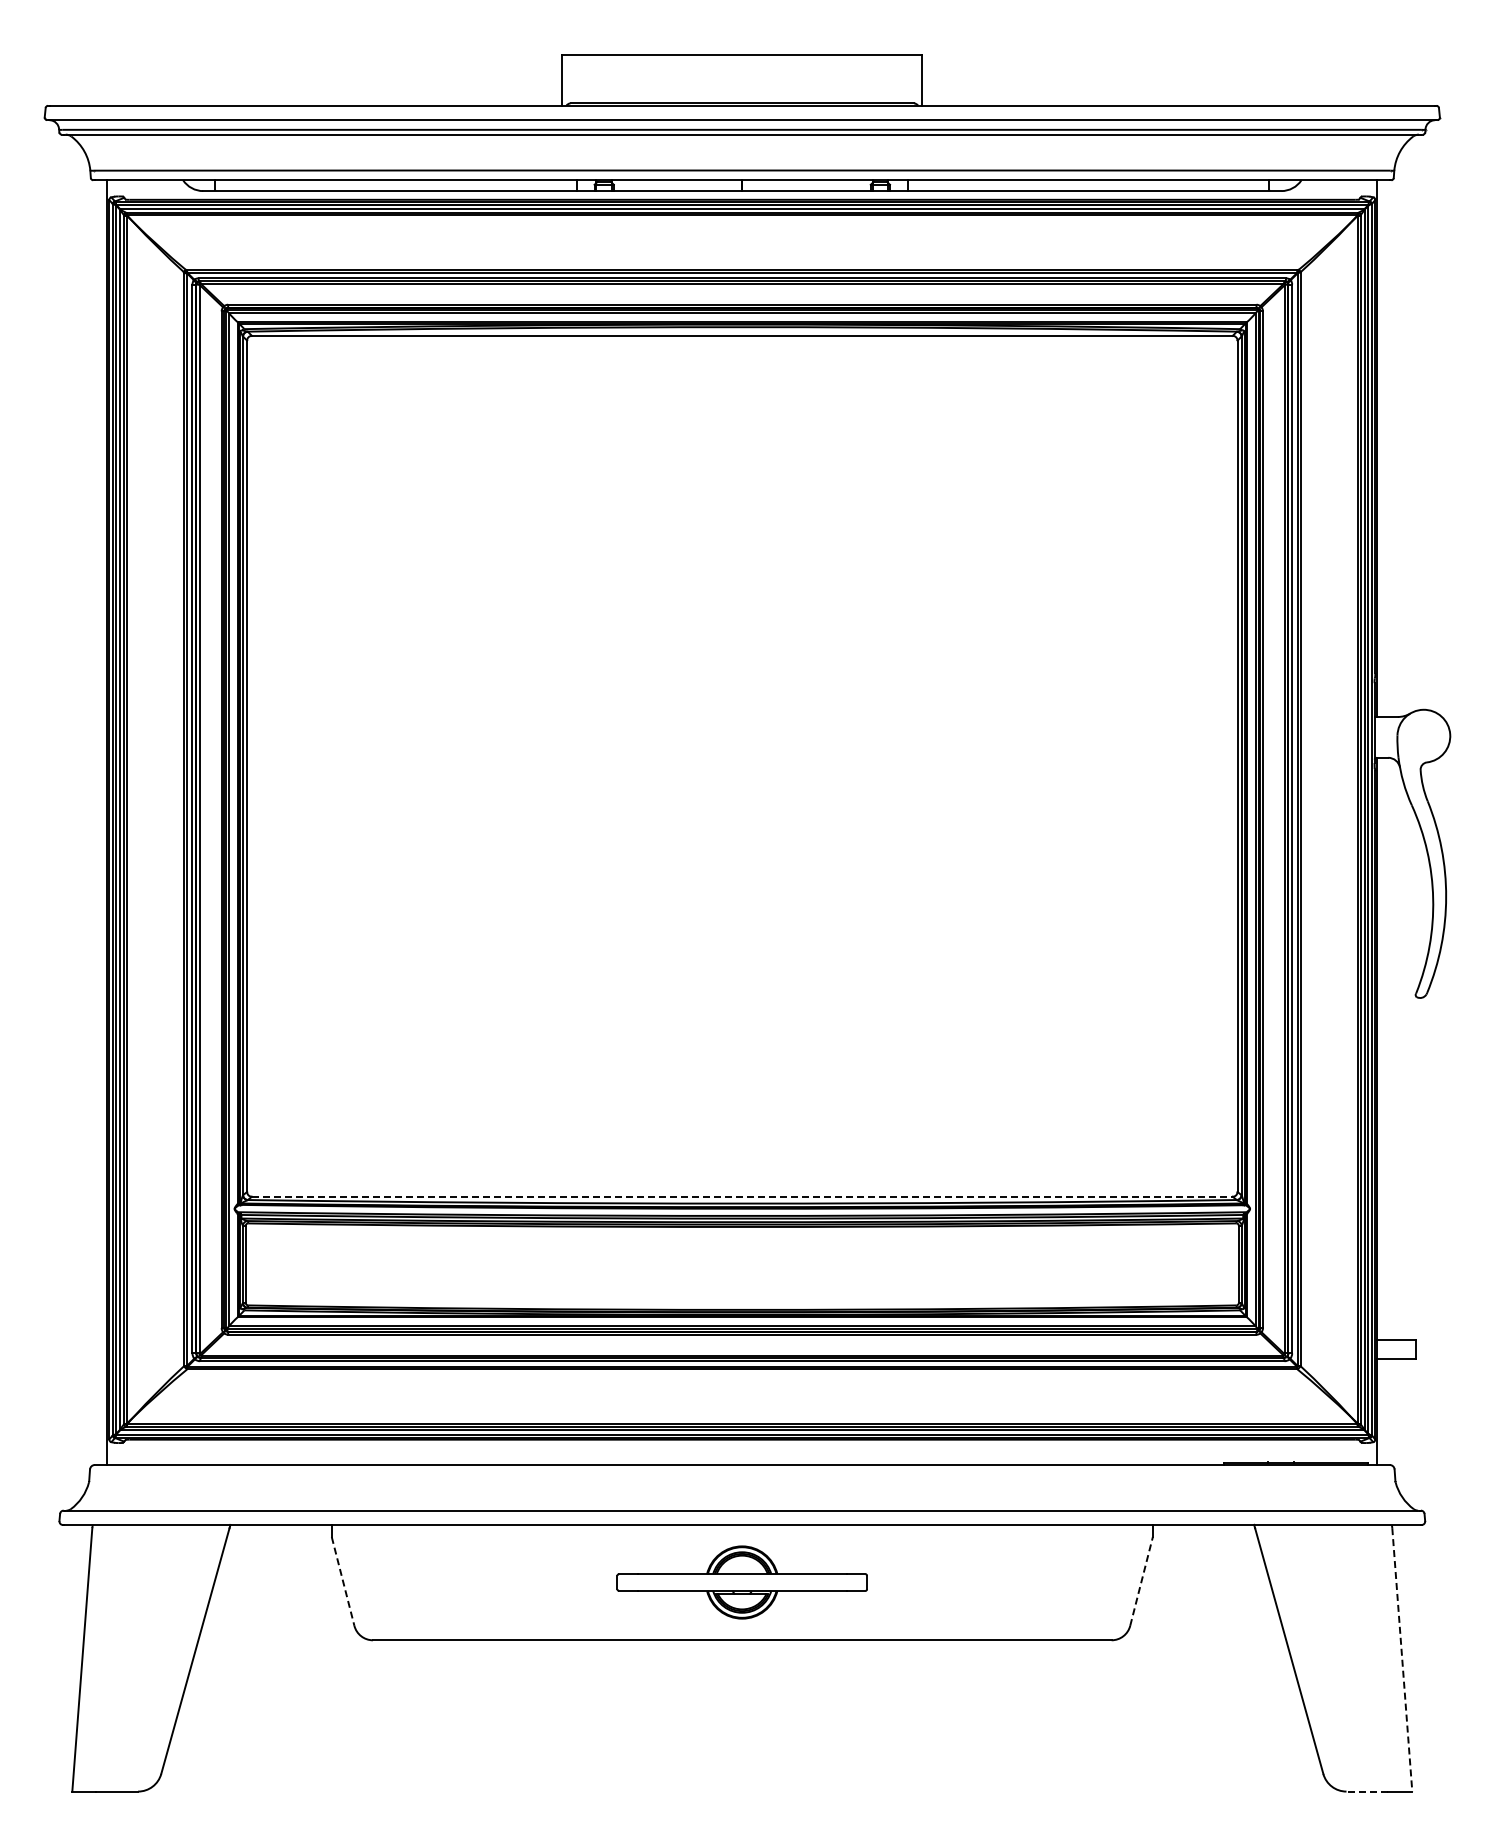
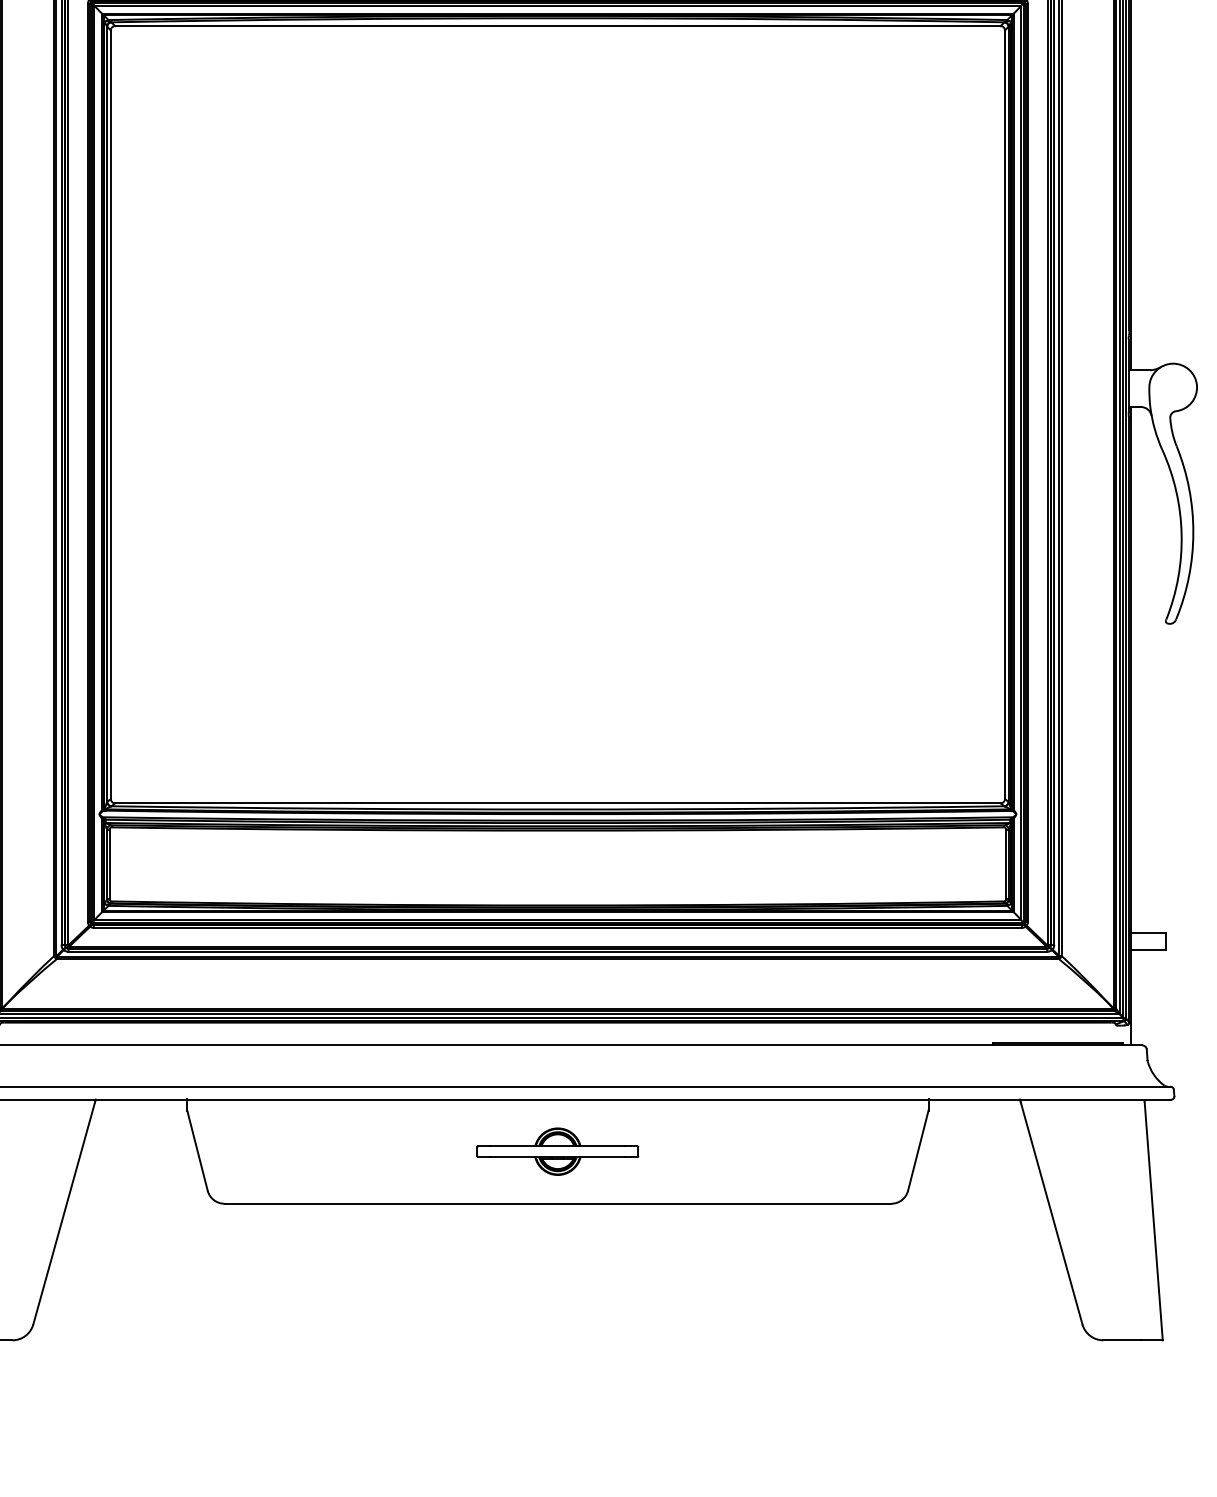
line: (742, 1196) -> (558, 803), dashed -> solid
line: (343, 1581) -> (197, 1150), dashed -> solid
line: (1141, 1581) -> (918, 1150), dashed -> solid
part: (742, 1582) -> (558, 1151), size x0.71
line: (1402, 1660) -> (1153, 1221), dashed -> solid
line: (1367, 1791) -> (1122, 1340), dashed -> solid

